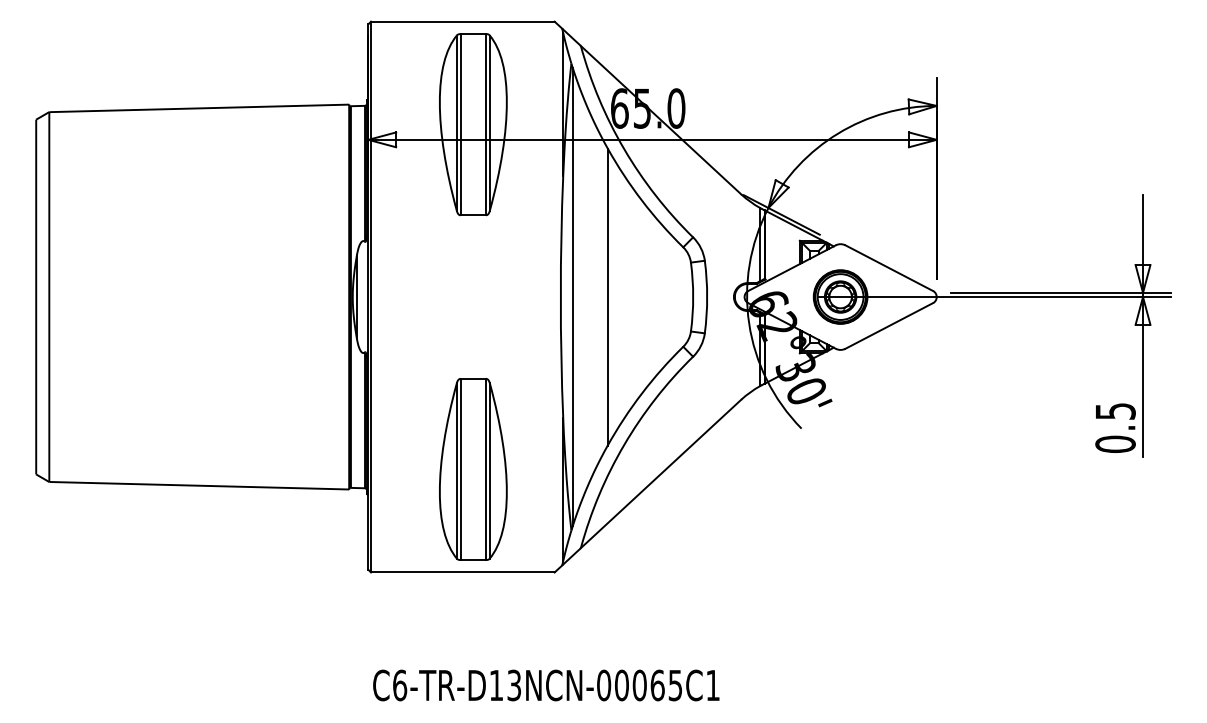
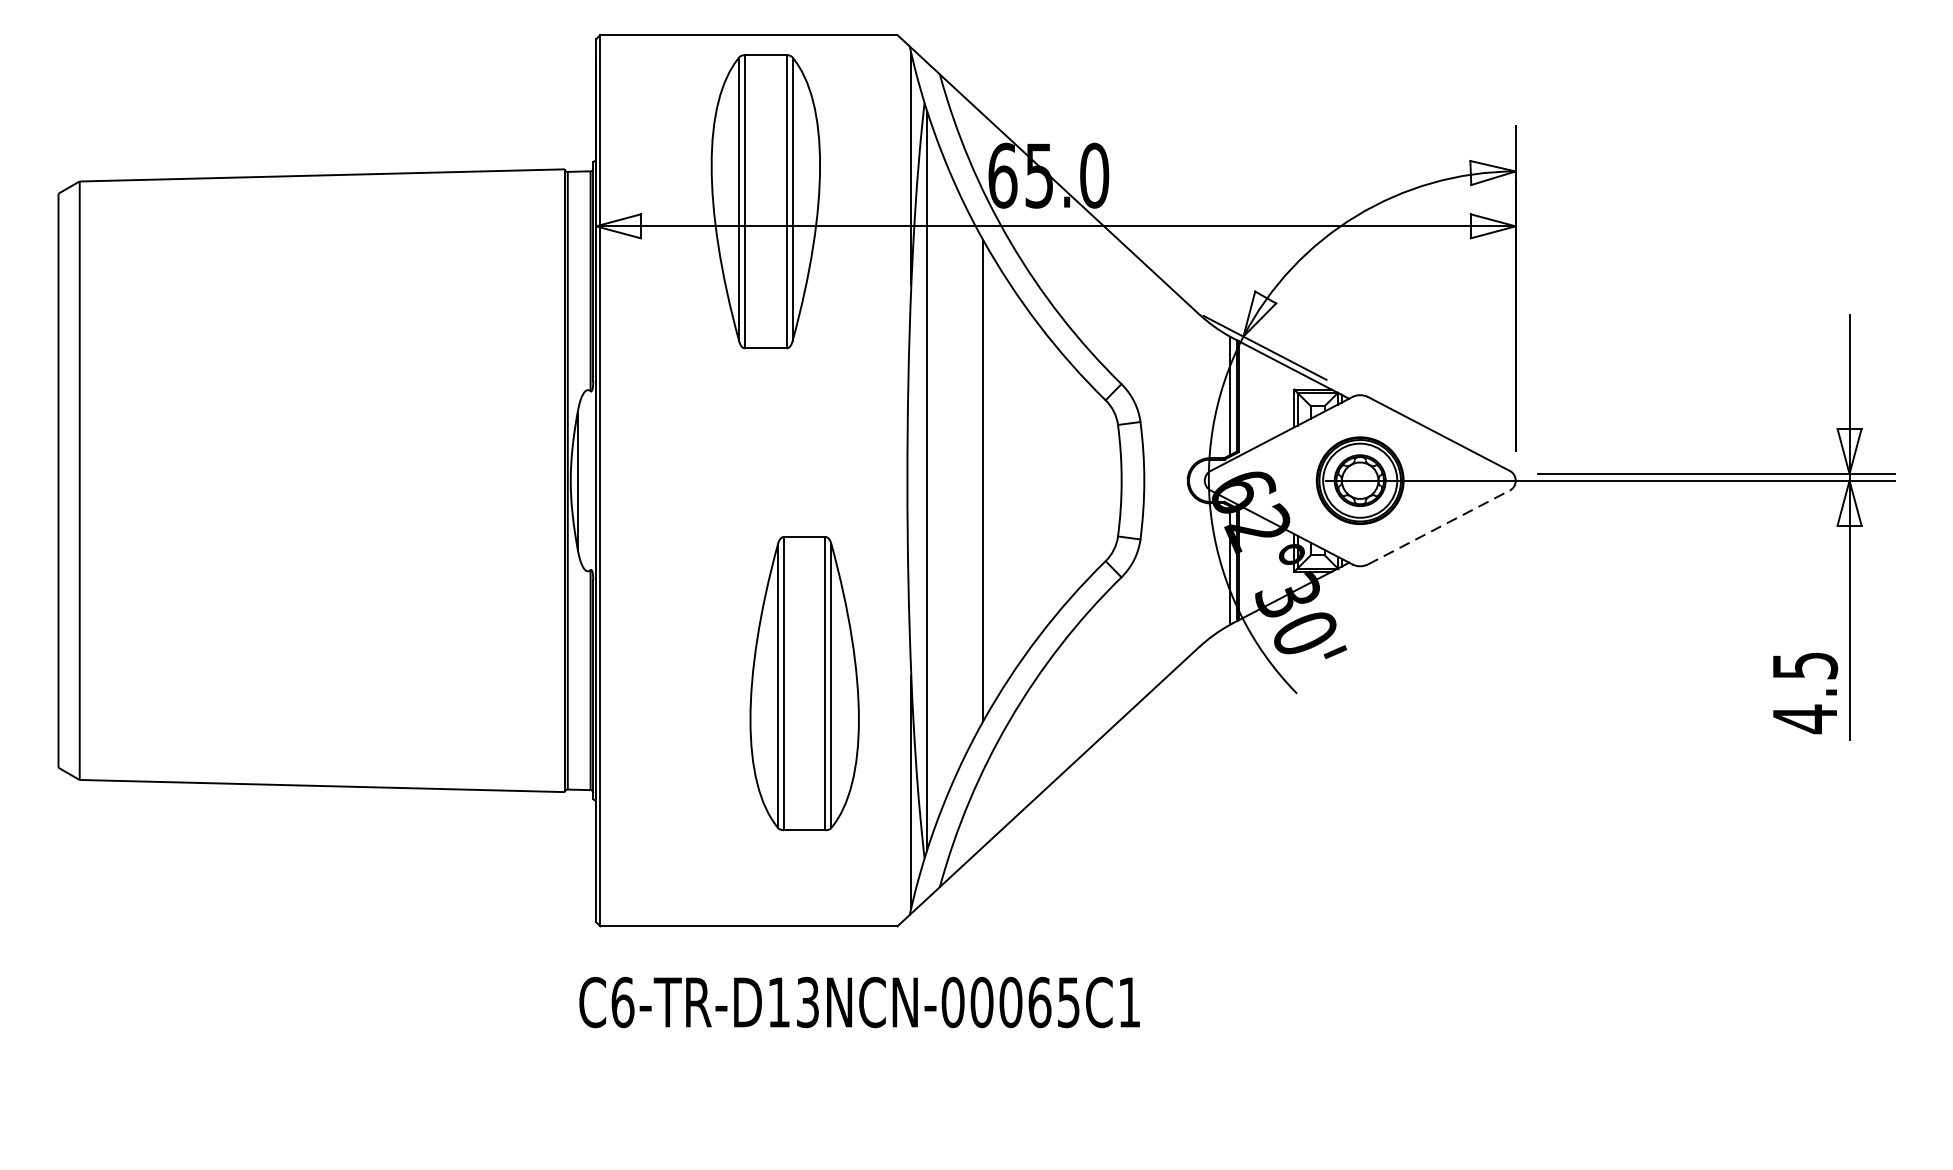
line: (889, 325) -> (1439, 526), solid -> dashed
text: (1115, 444) -> (1805, 719), 0.5 -> 4.5
part: (473, 469) -> (804, 683), moved
text: (546, 685) -> (859, 1002), moved

